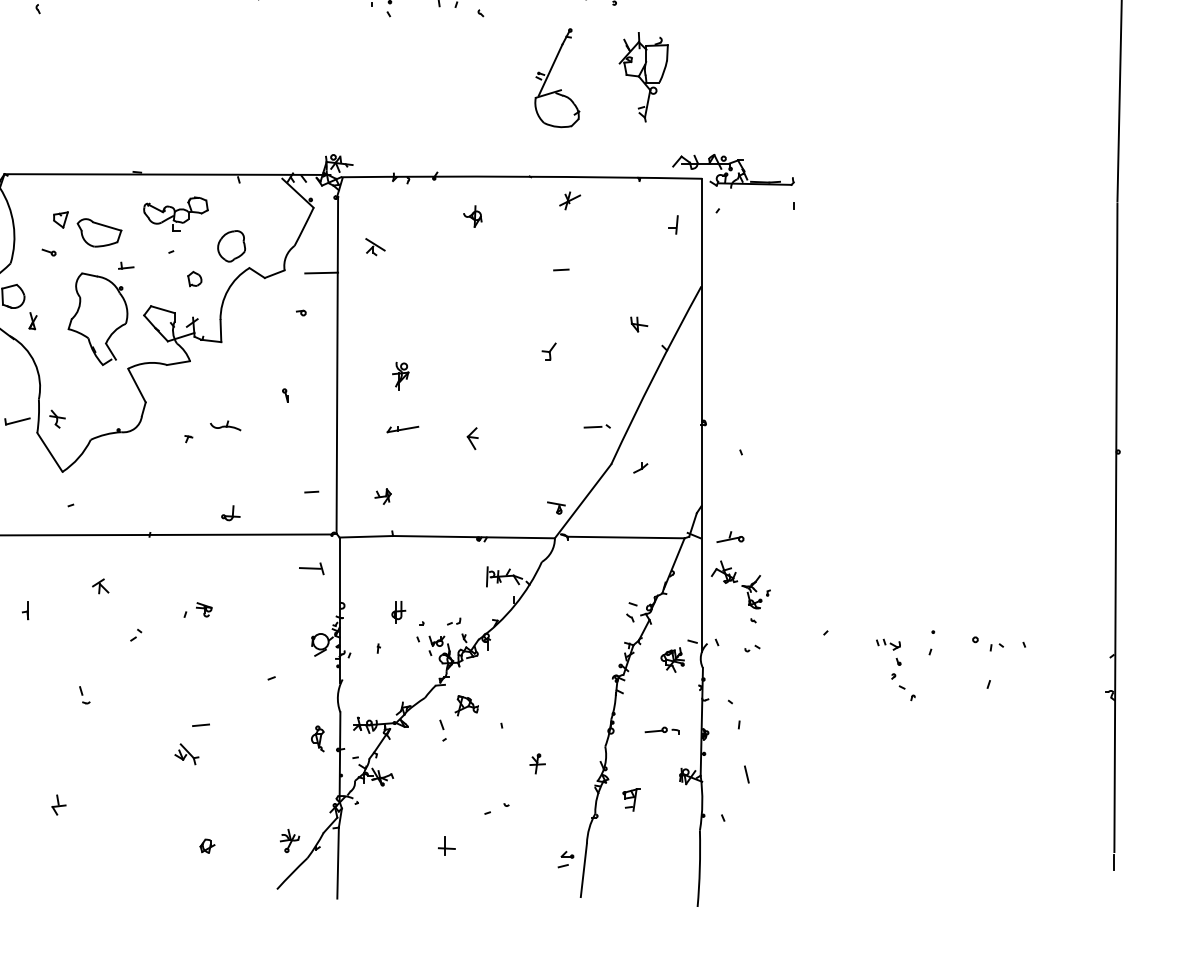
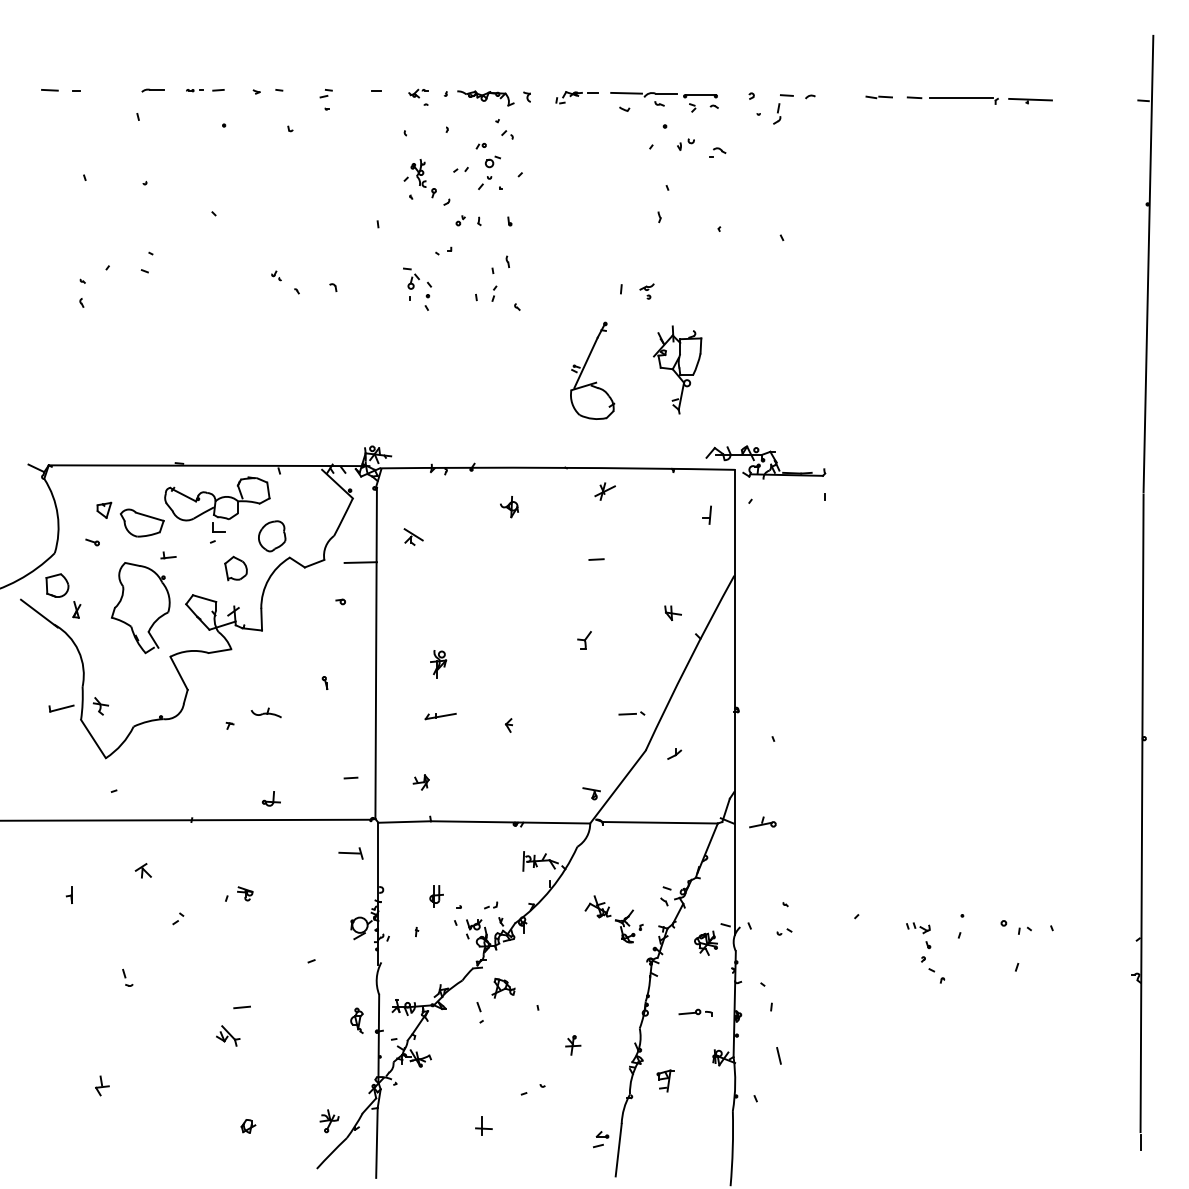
part: (176, 213) -> (217, 504), size x1.67
part: (194, 279) -> (235, 568), size x1.67
part: (471, 438) -> (508, 725), size x0.62
part: (740, 585) -> (613, 919), moved

